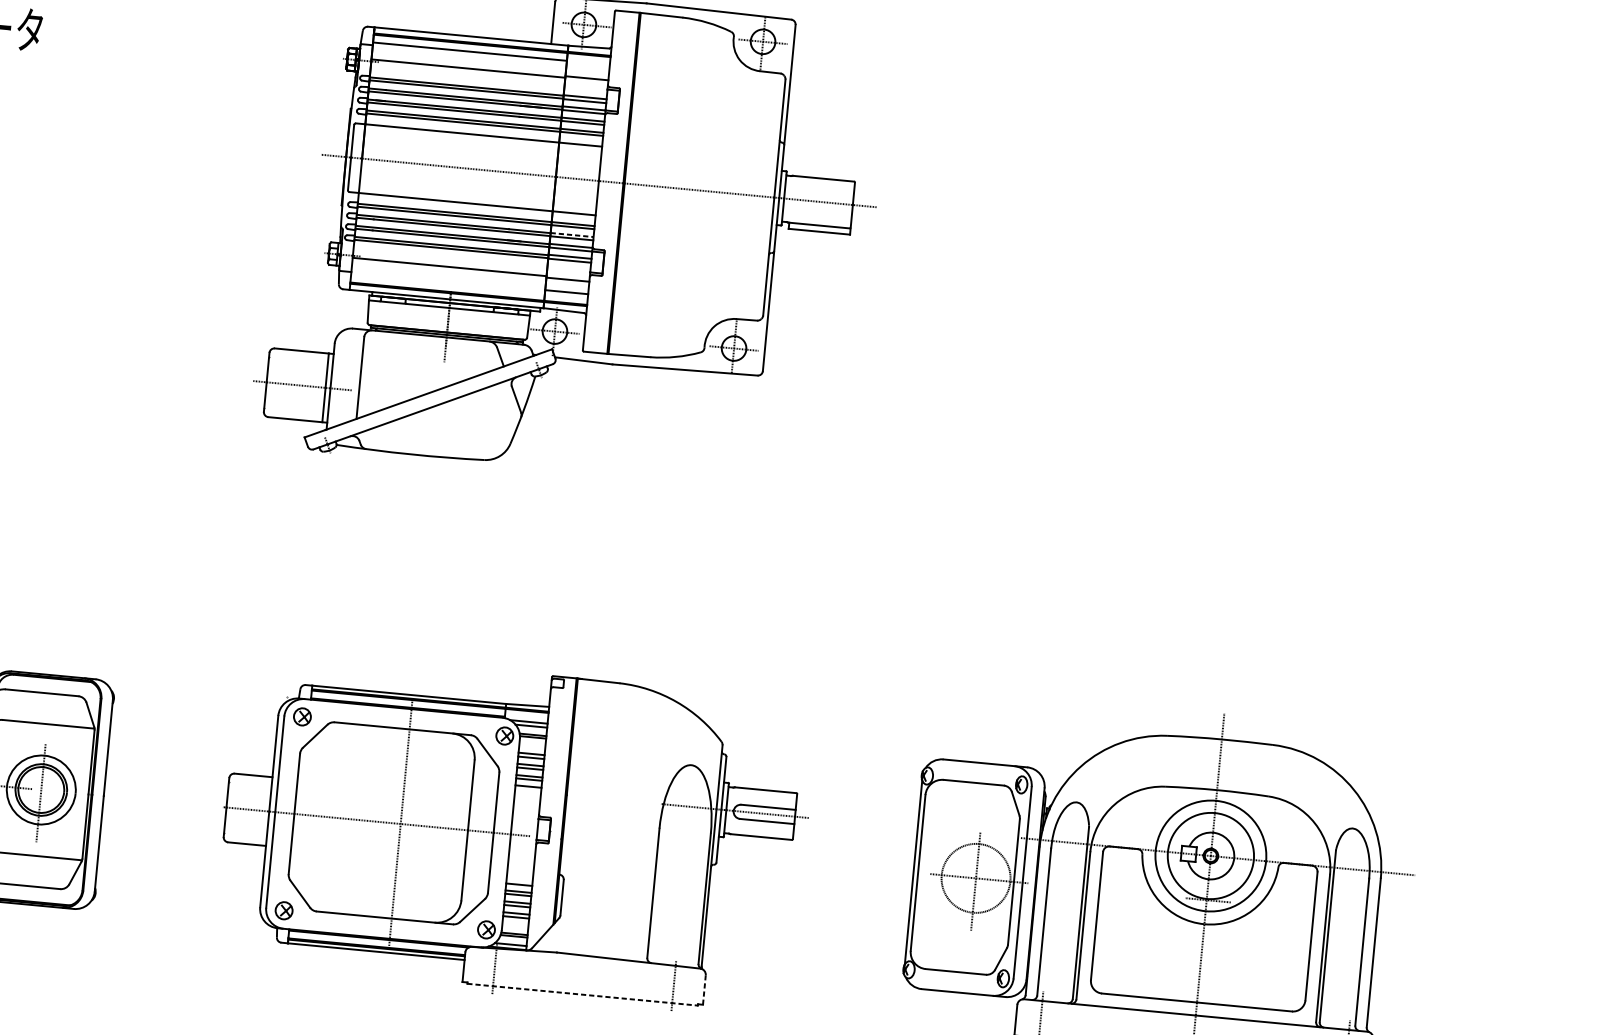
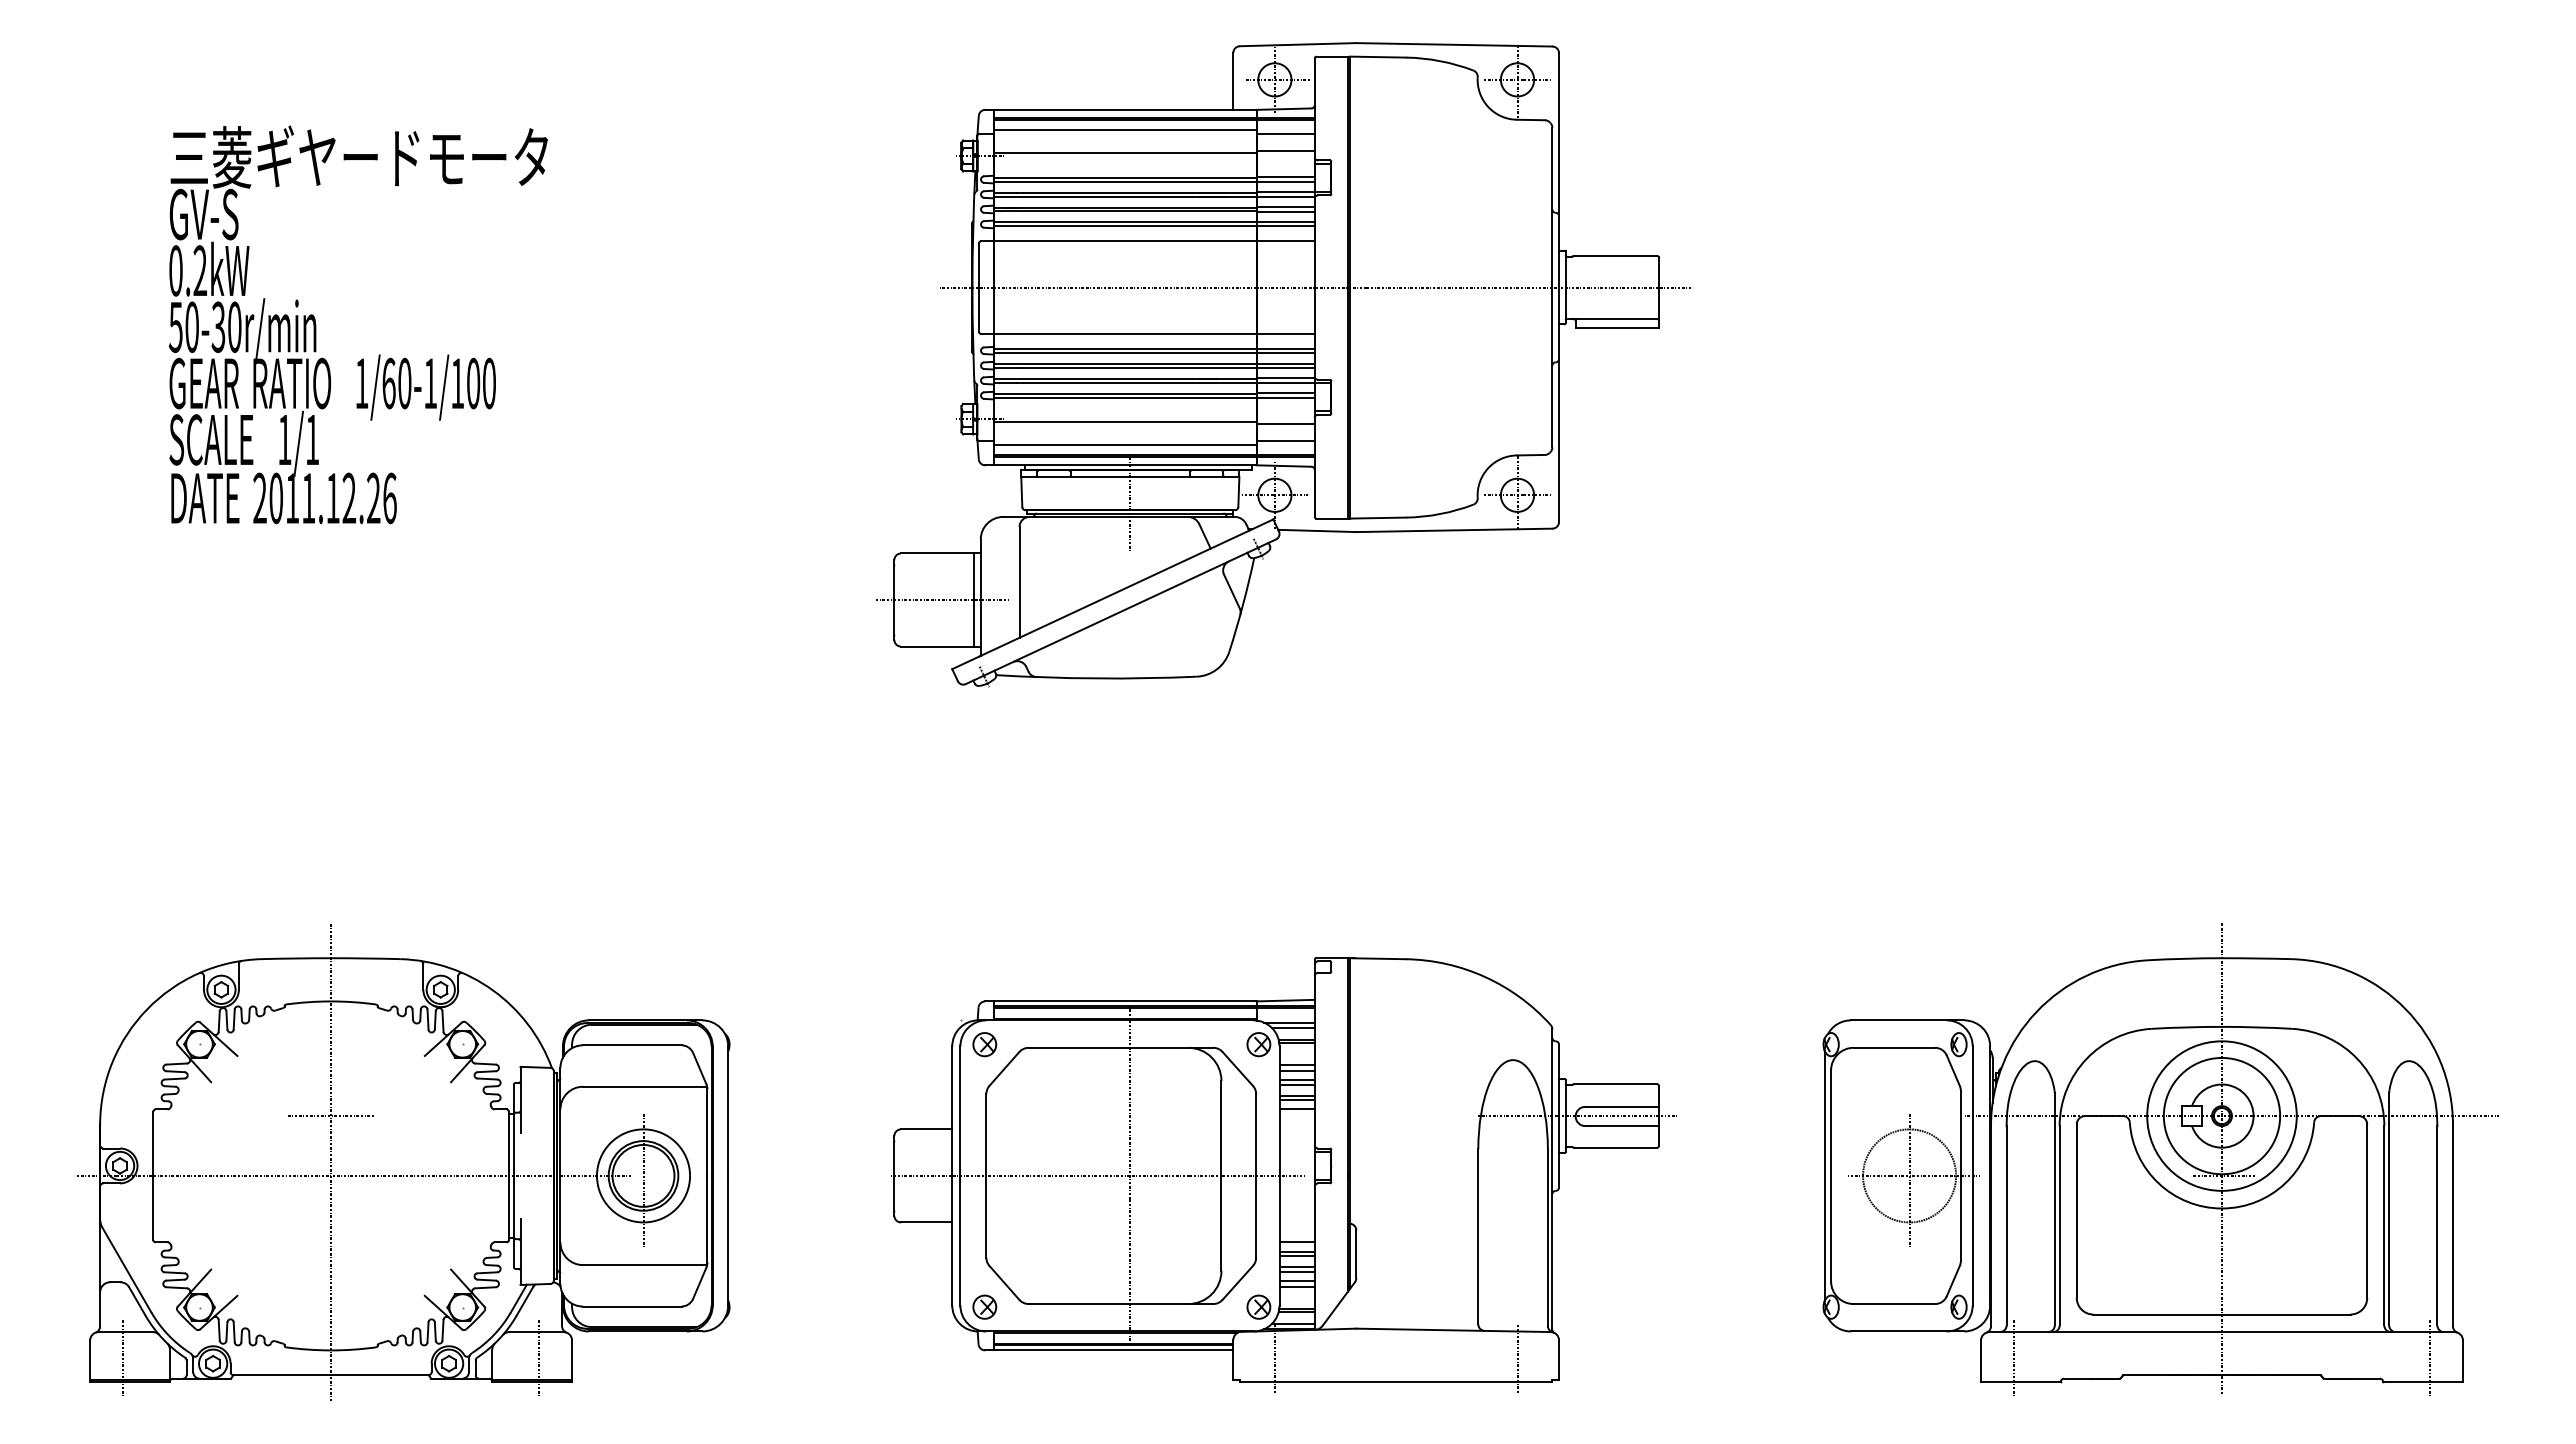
line: (587, 65) -> (1285, 134), added
line: (572, 235) -> (1286, 363), dashed -> solid
line: (448, 283) -> (1125, 444), added
line: (704, 990) -> (1559, 1360), dashed -> solid
line: (582, 994) -> (1396, 1381), dashed -> solid

